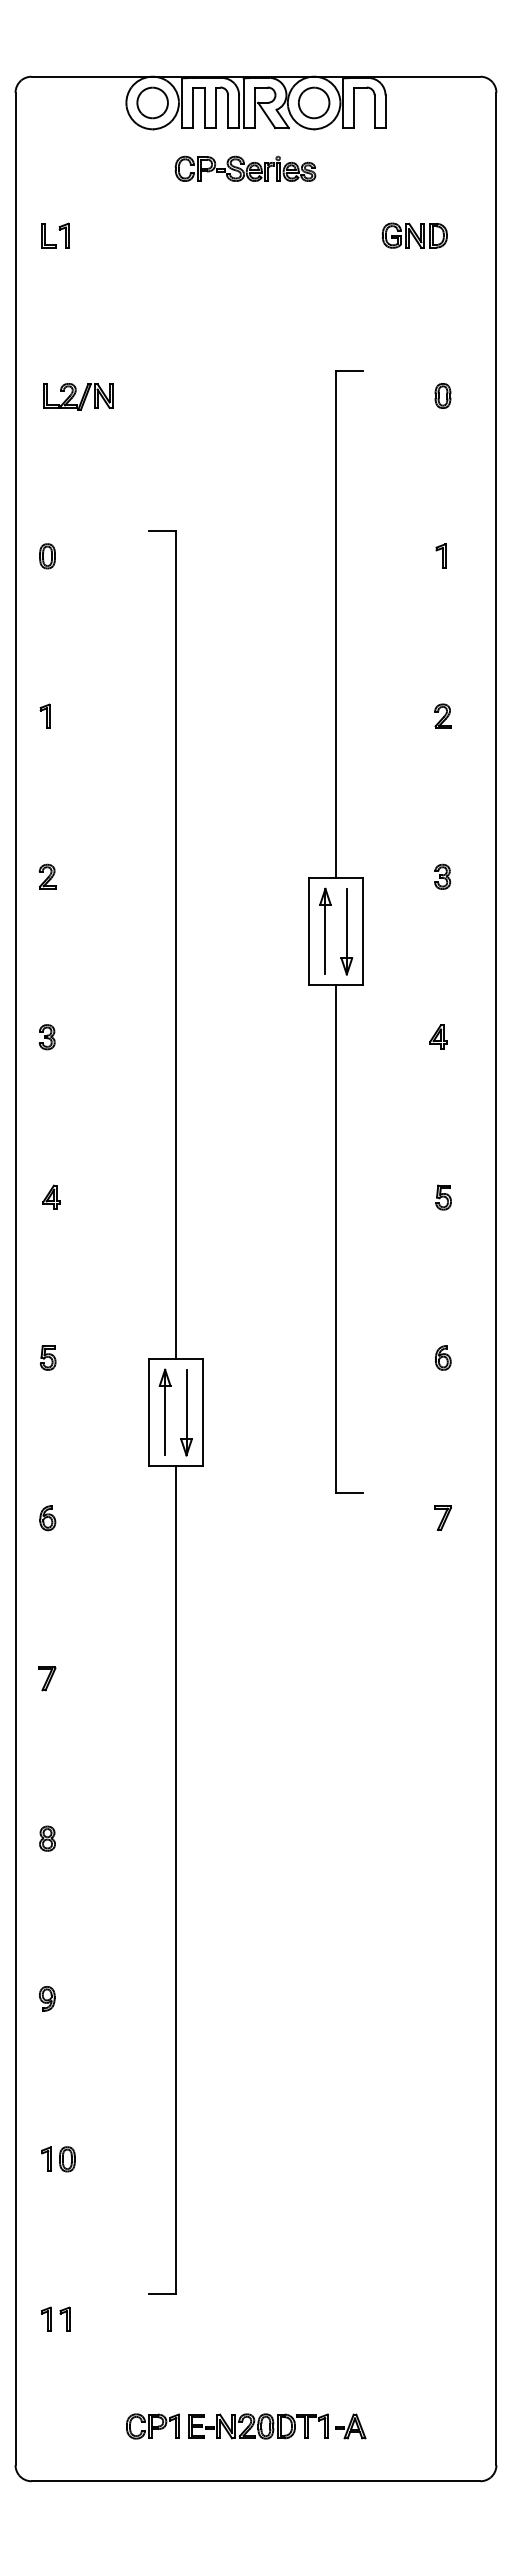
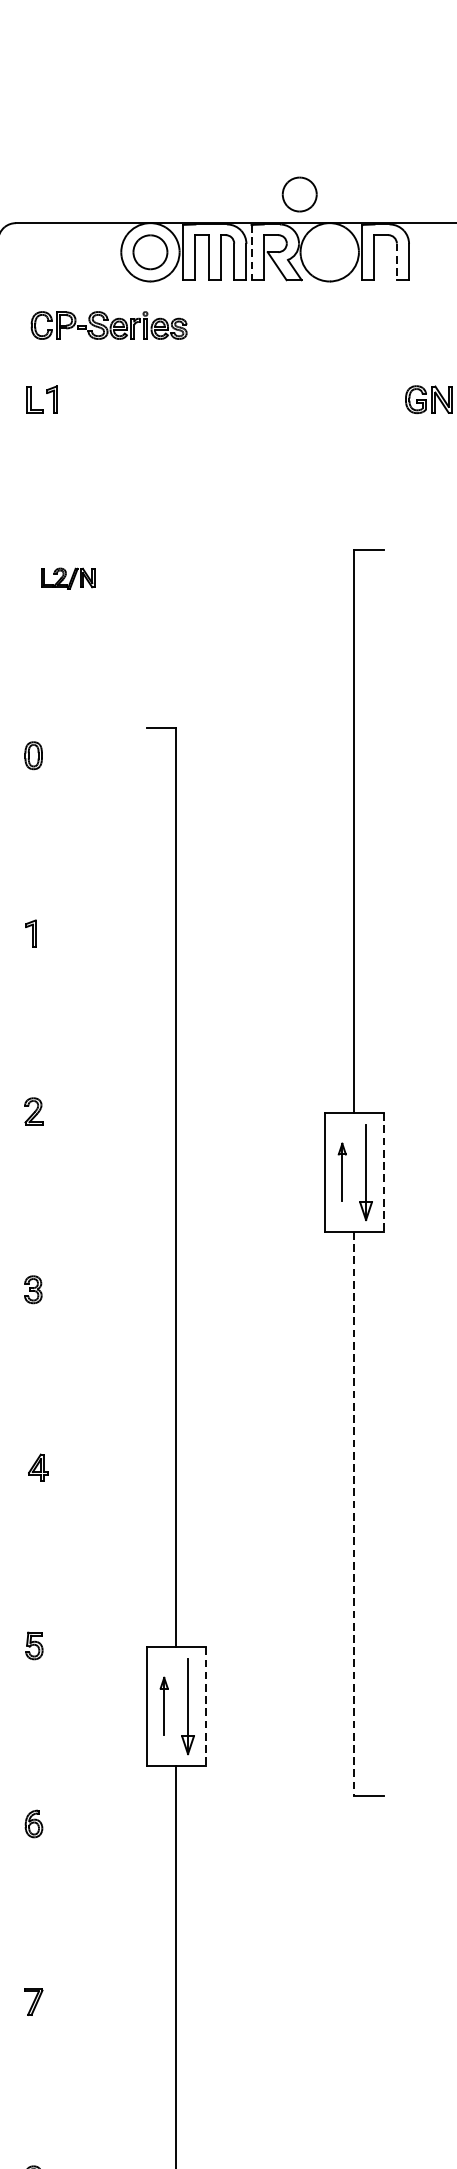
part: (314, 102) -> (300, 194), moved
line: (243, 103) -> (251, 252), solid -> dashed
line: (374, 112) -> (396, 262), solid -> dashed
part: (245, 168) -> (109, 325), moved
part: (78, 396) -> (68, 578), size x0.7
part: (325, 930) -> (342, 1171), size x0.6
line: (362, 932) -> (383, 1173), solid -> dashed
line: (336, 1238) -> (354, 1513), solid -> dashed
part: (164, 1411) -> (163, 1705), size x0.6
line: (202, 1413) -> (205, 1707), solid -> dashed

